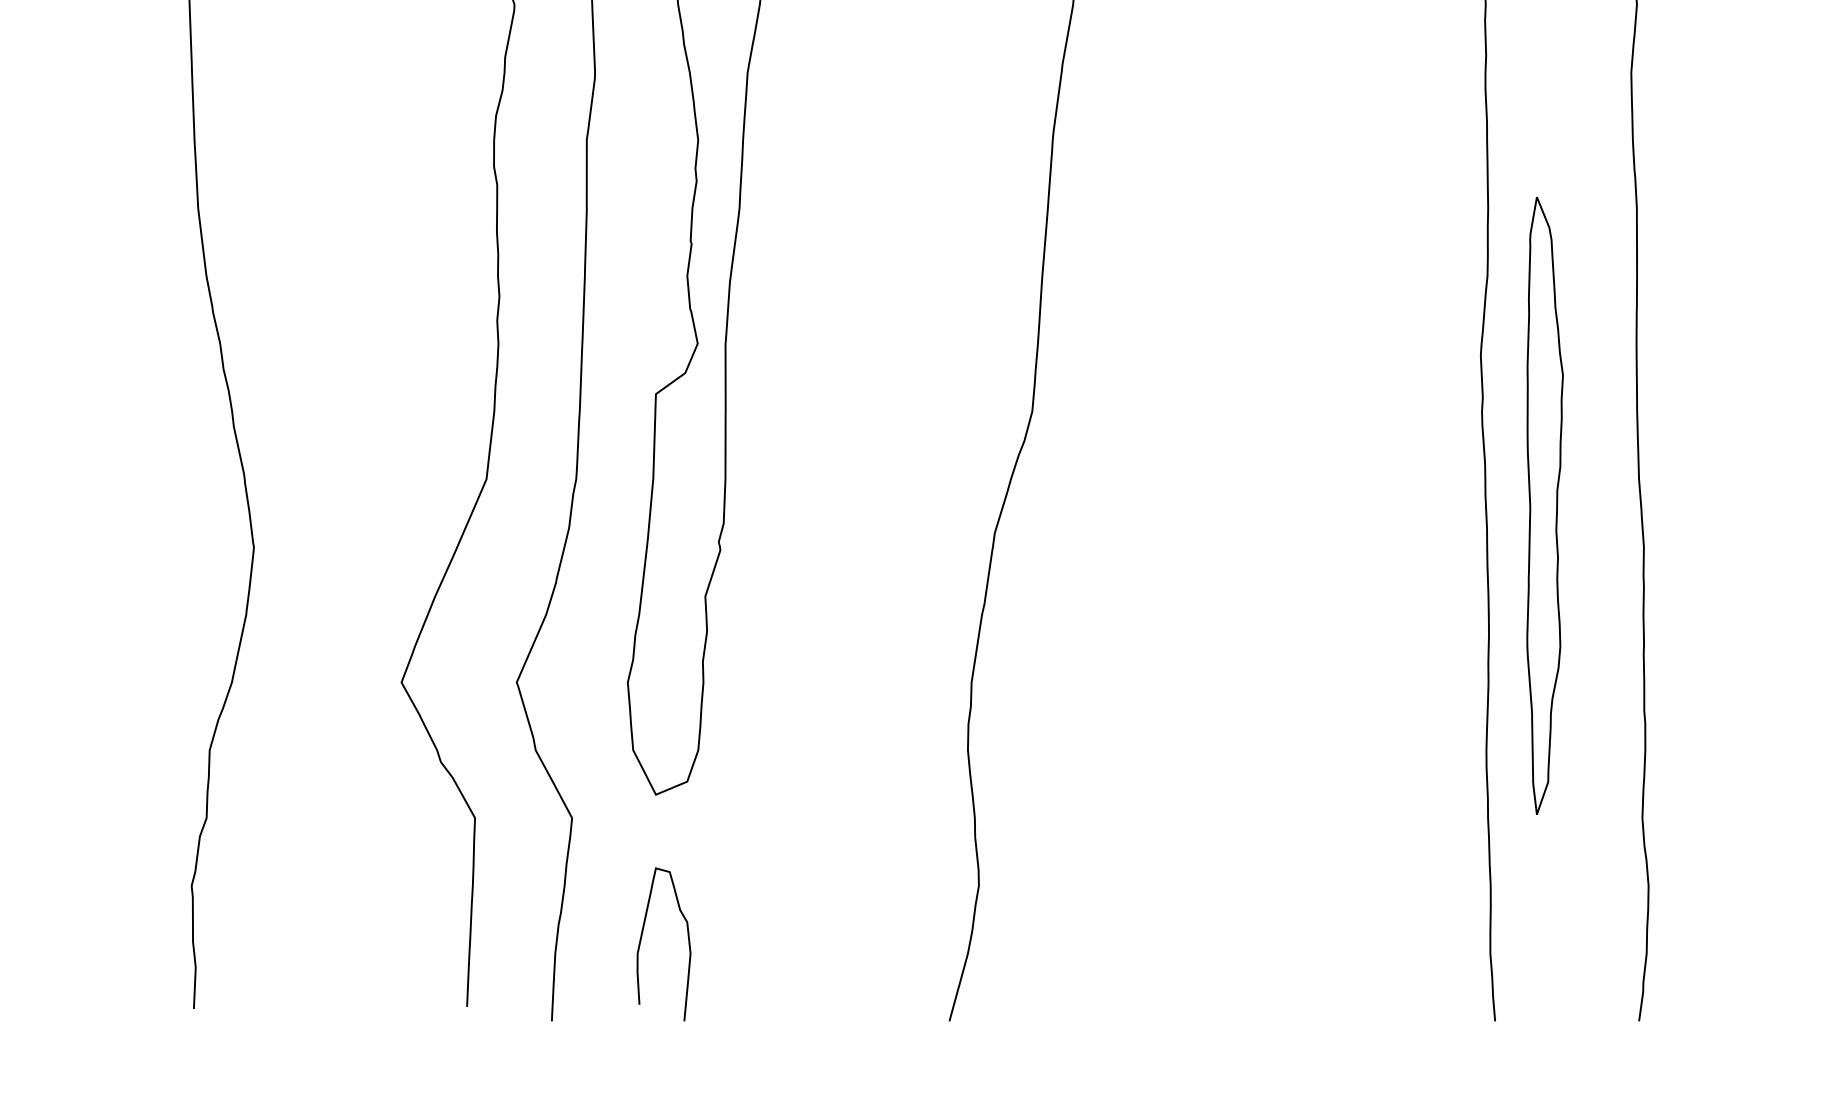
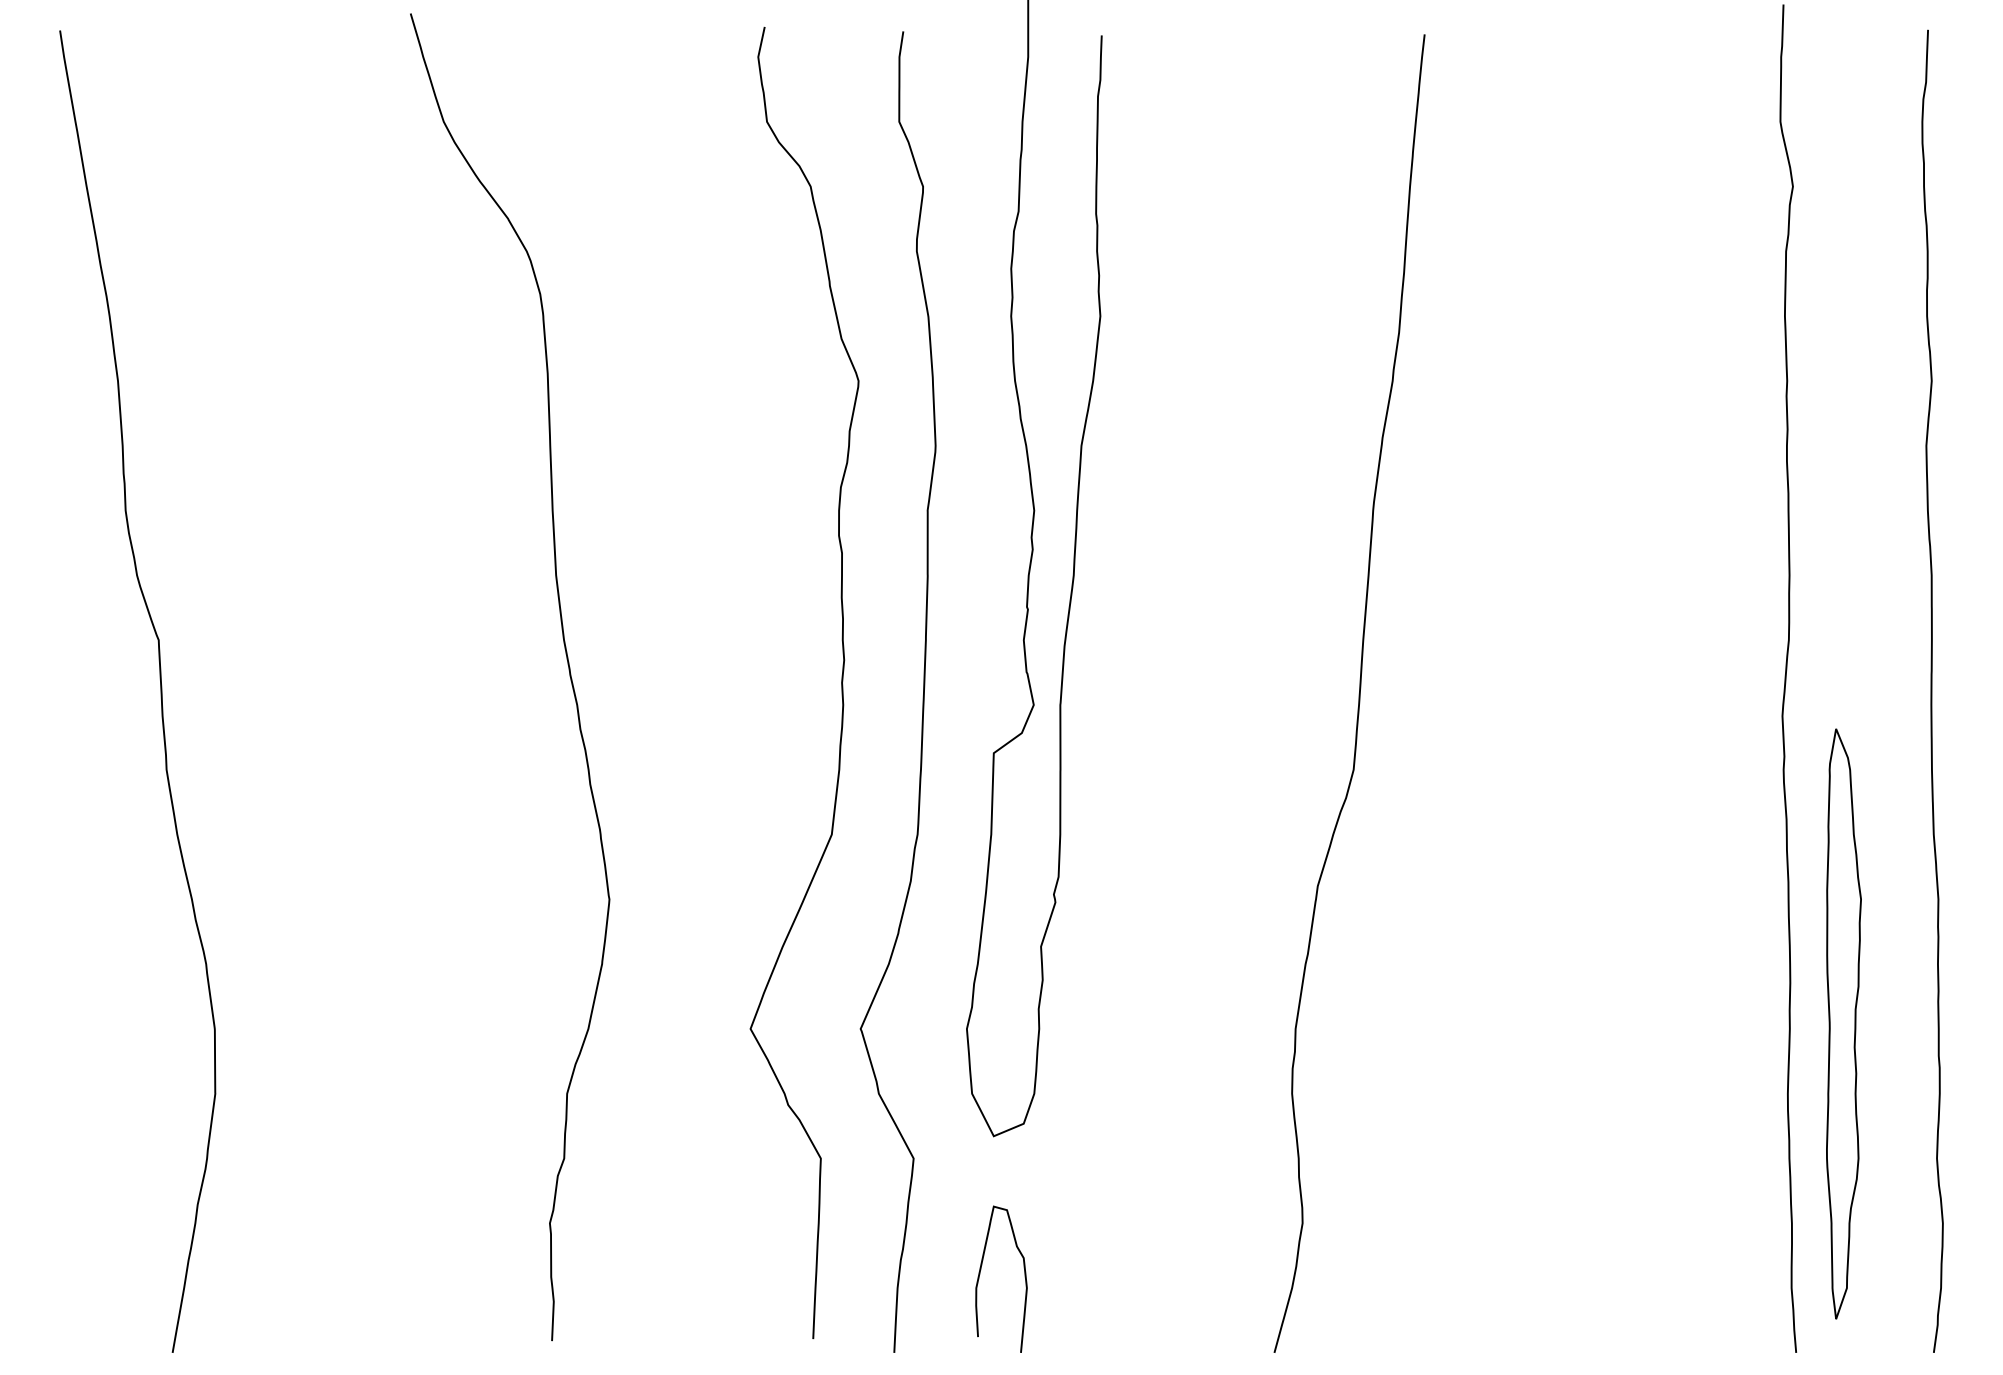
part: (1544, 505) -> (1843, 1023), moved

